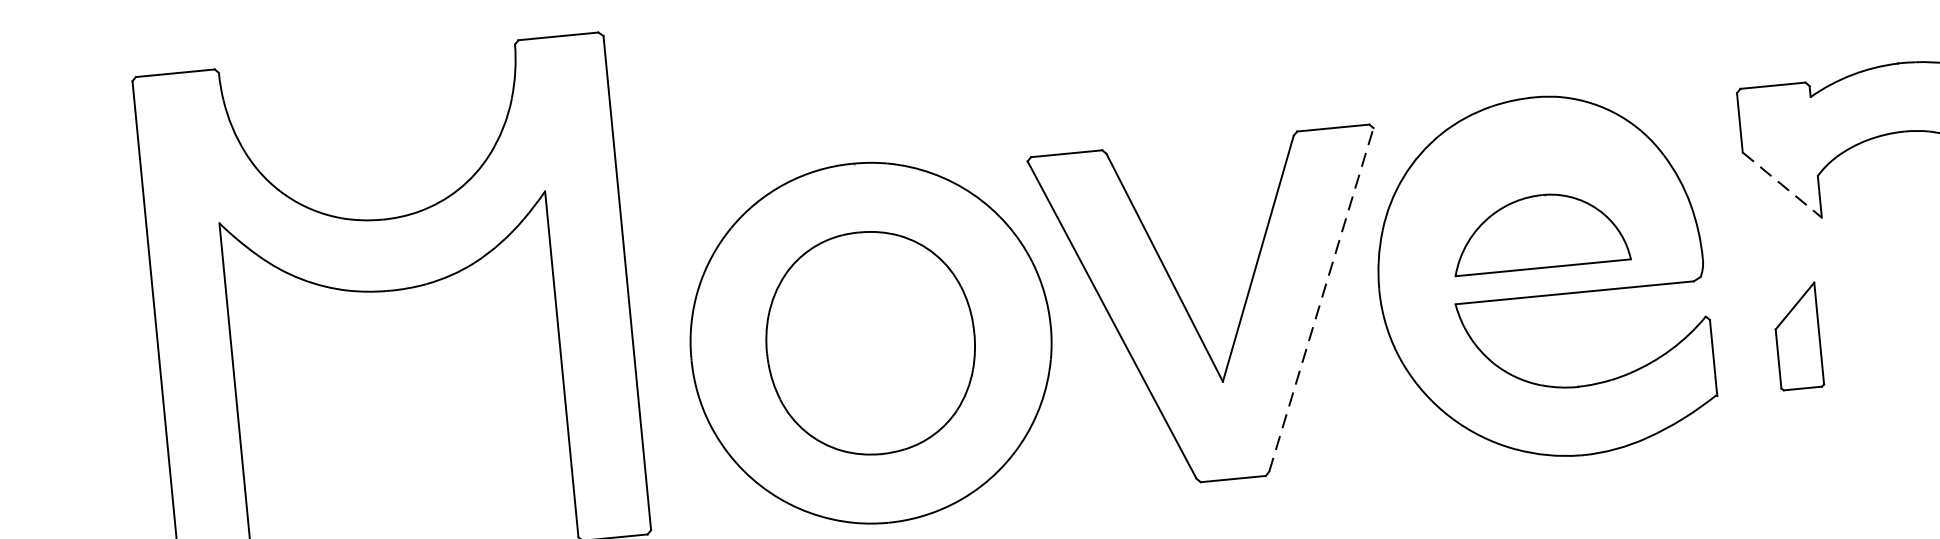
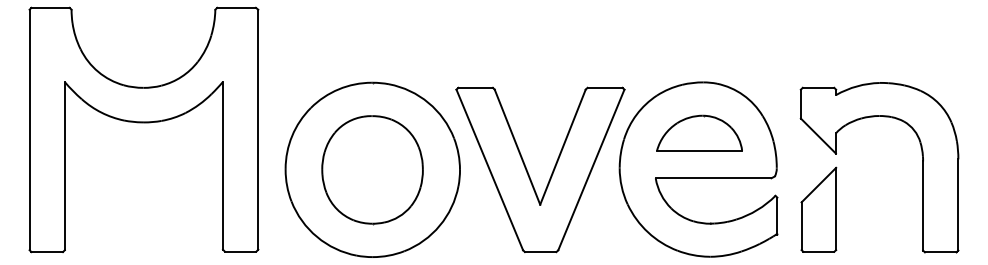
line: (1782, 185) -> (818, 136), dashed -> solid
part: (1539, 230) -> (699, 132), moved
line: (1321, 298) -> (591, 169), dashed -> solid
part: (1797, 336) -> (818, 209), size x1.67

